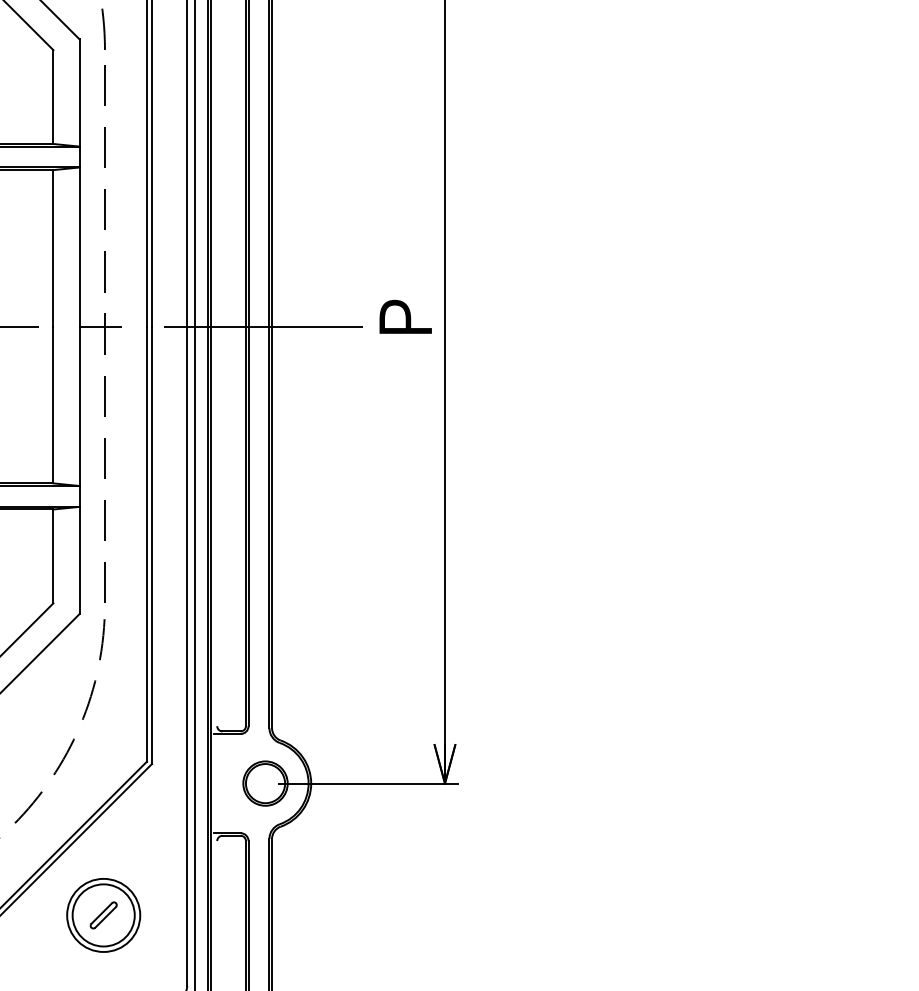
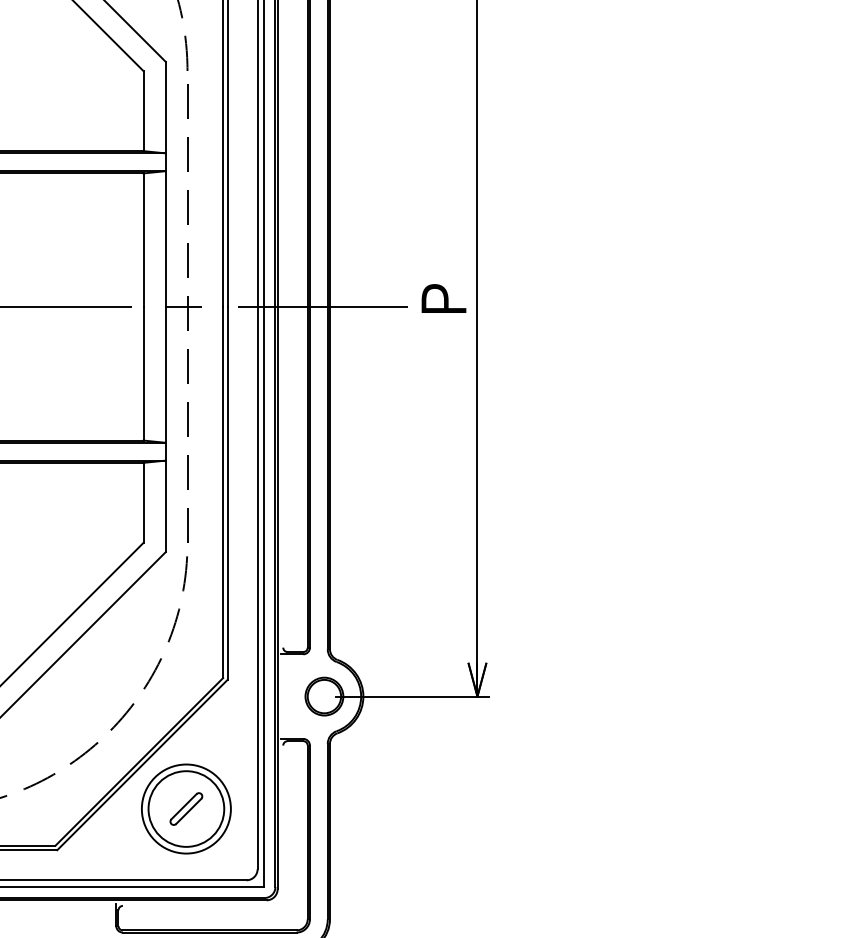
part: (103, 914) -> (186, 808), size x1.43

